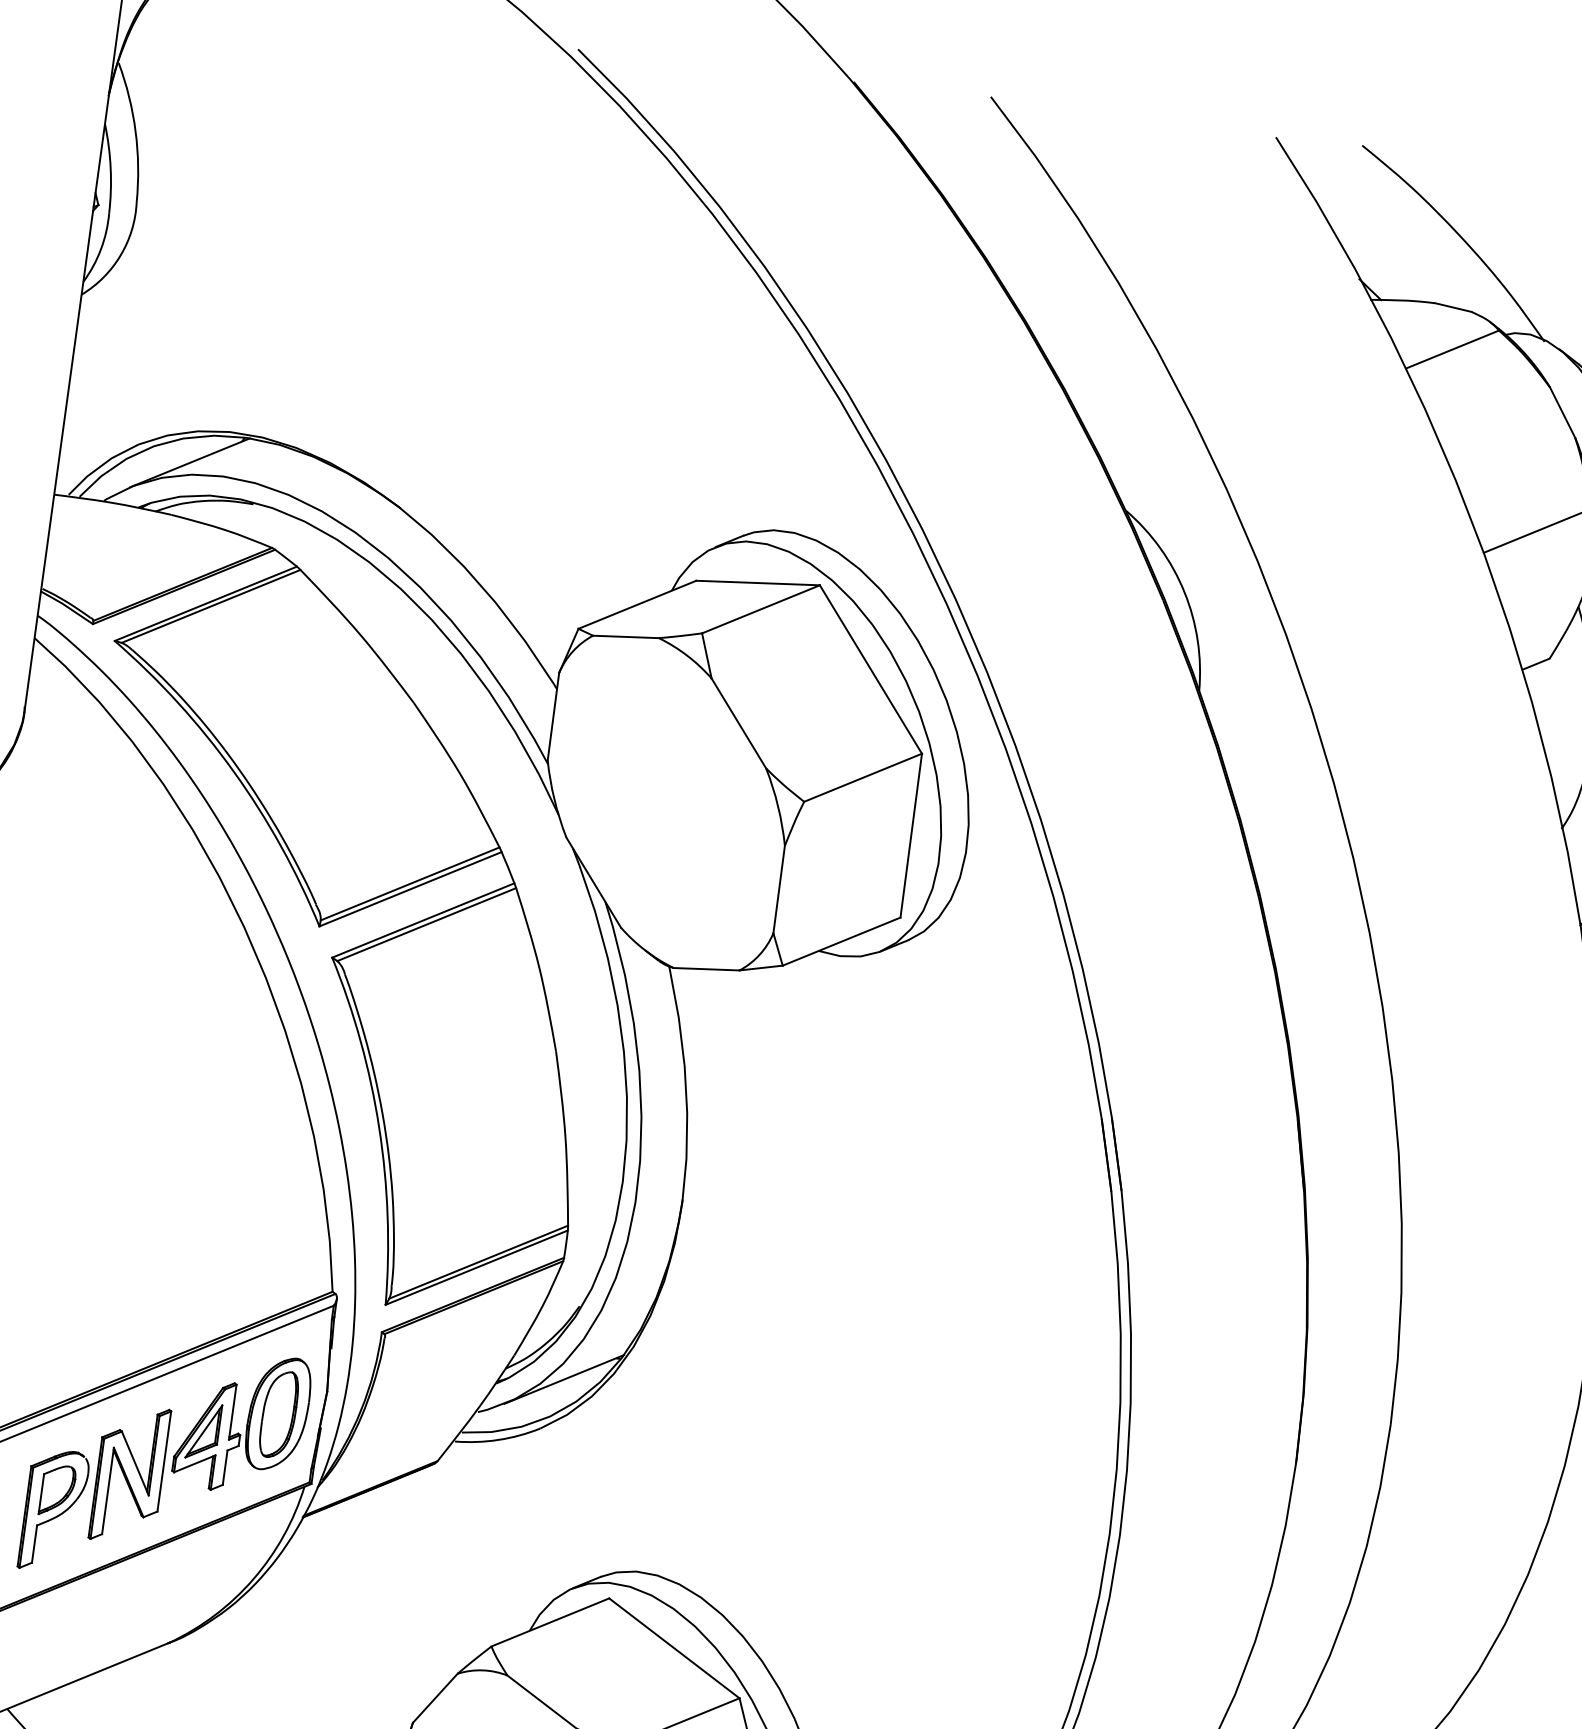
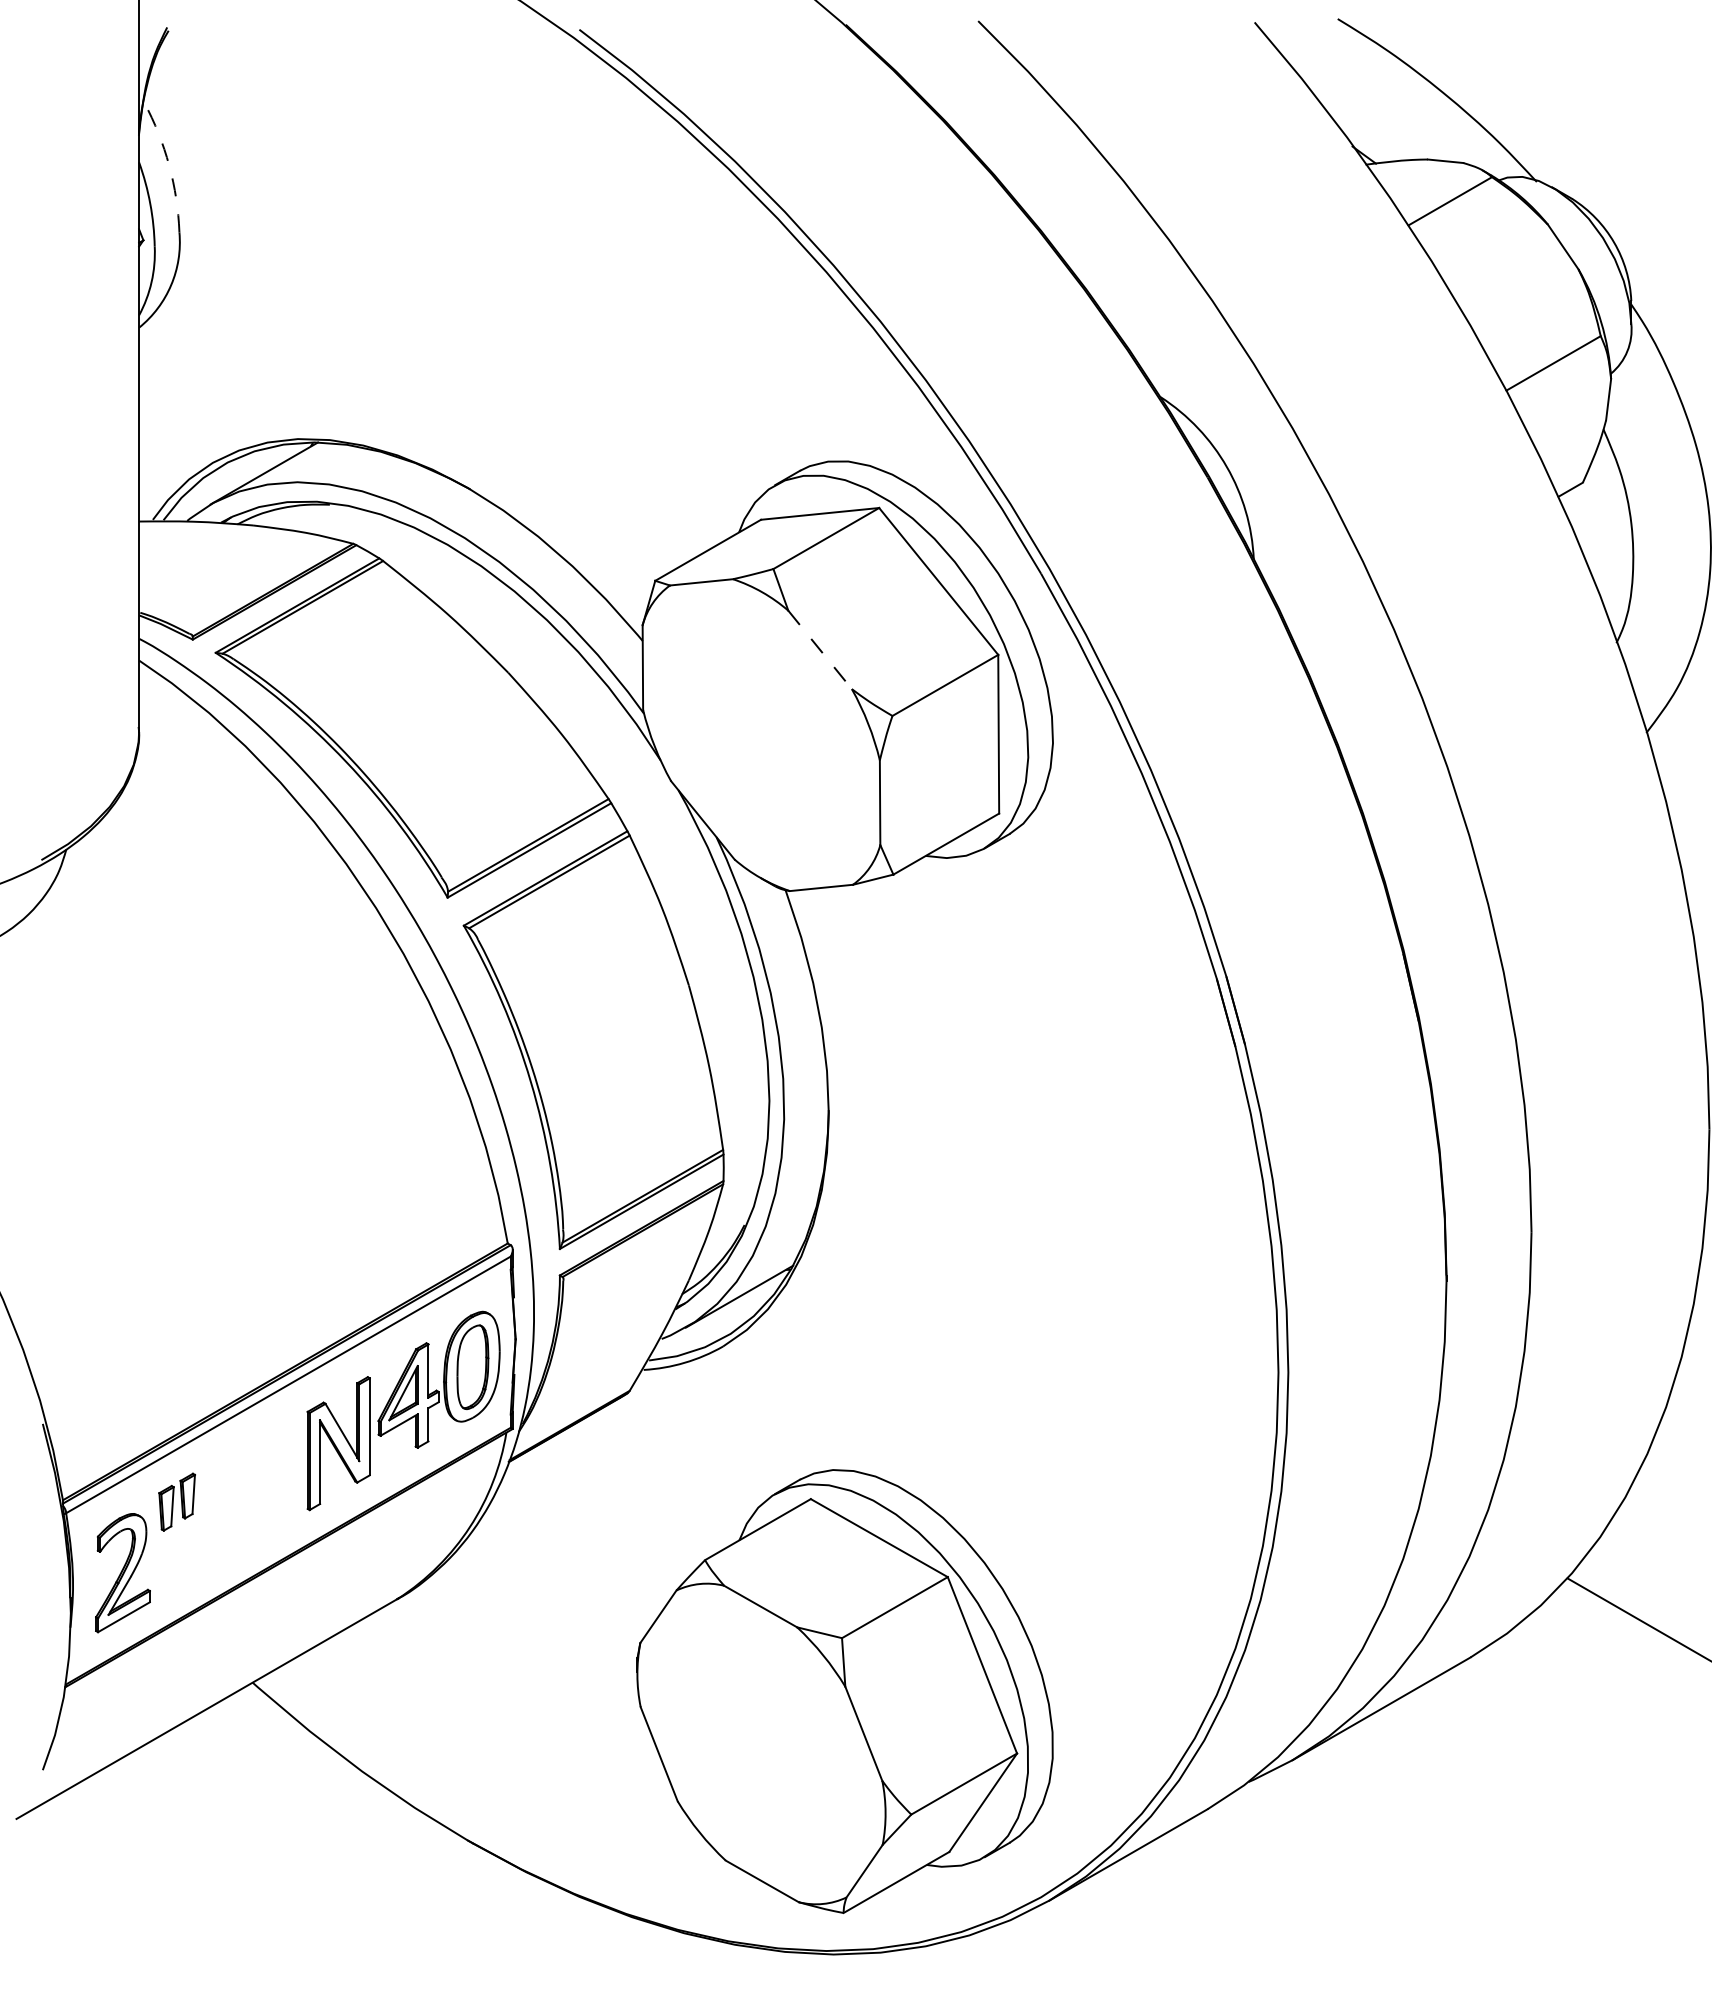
arc: (135, 131) -> (169, 165), solid -> dashed
line: (739, 724) -> (820, 650), solid -> dashed
part: (53, 1510) -> (270, 1487), removed

